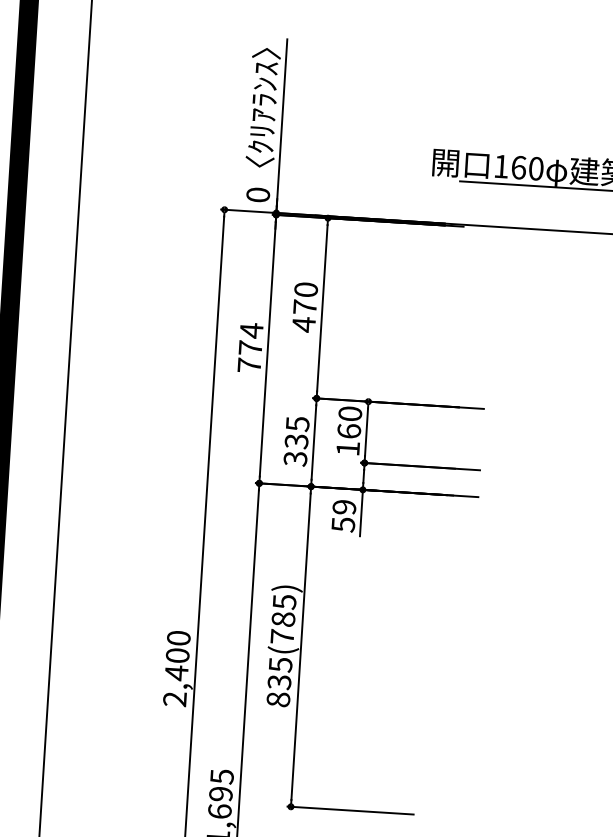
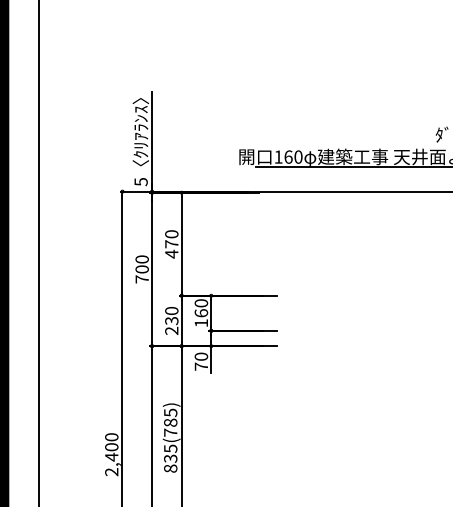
text: (257, 195) -> (140, 182), 0 -> 5
text: (249, 339) -> (141, 264), 774 -> 700
text: (296, 442) -> (171, 321), 335 -> 230
text: (344, 515) -> (201, 361), 59 -> 70

